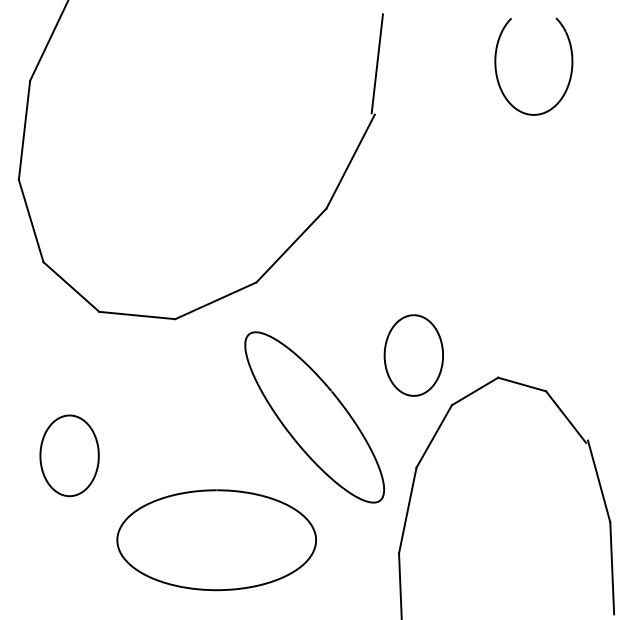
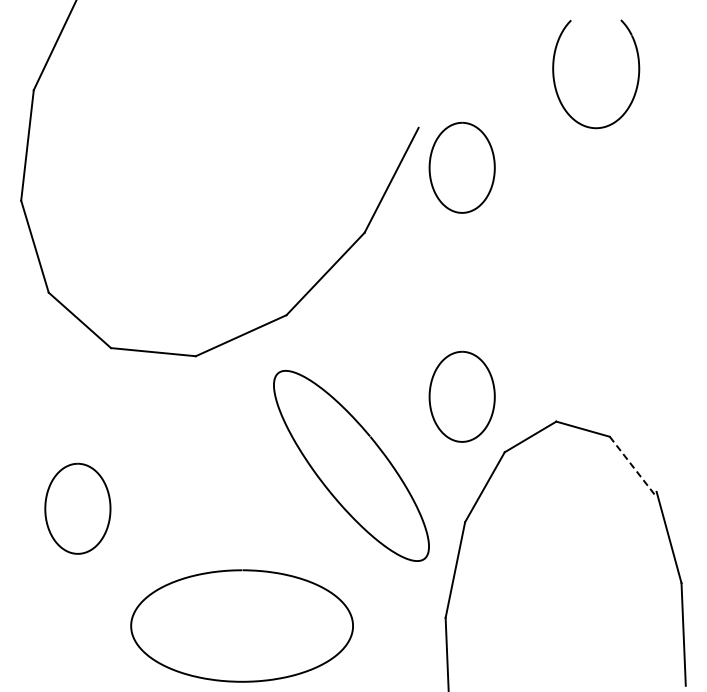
line: (377, 63) -> (421, 70), removed
curve: (385, 150) -> (430, 167), added
line: (565, 417) -> (631, 465), solid -> dashed
curve: (216, 491) -> (241, 571), moved

